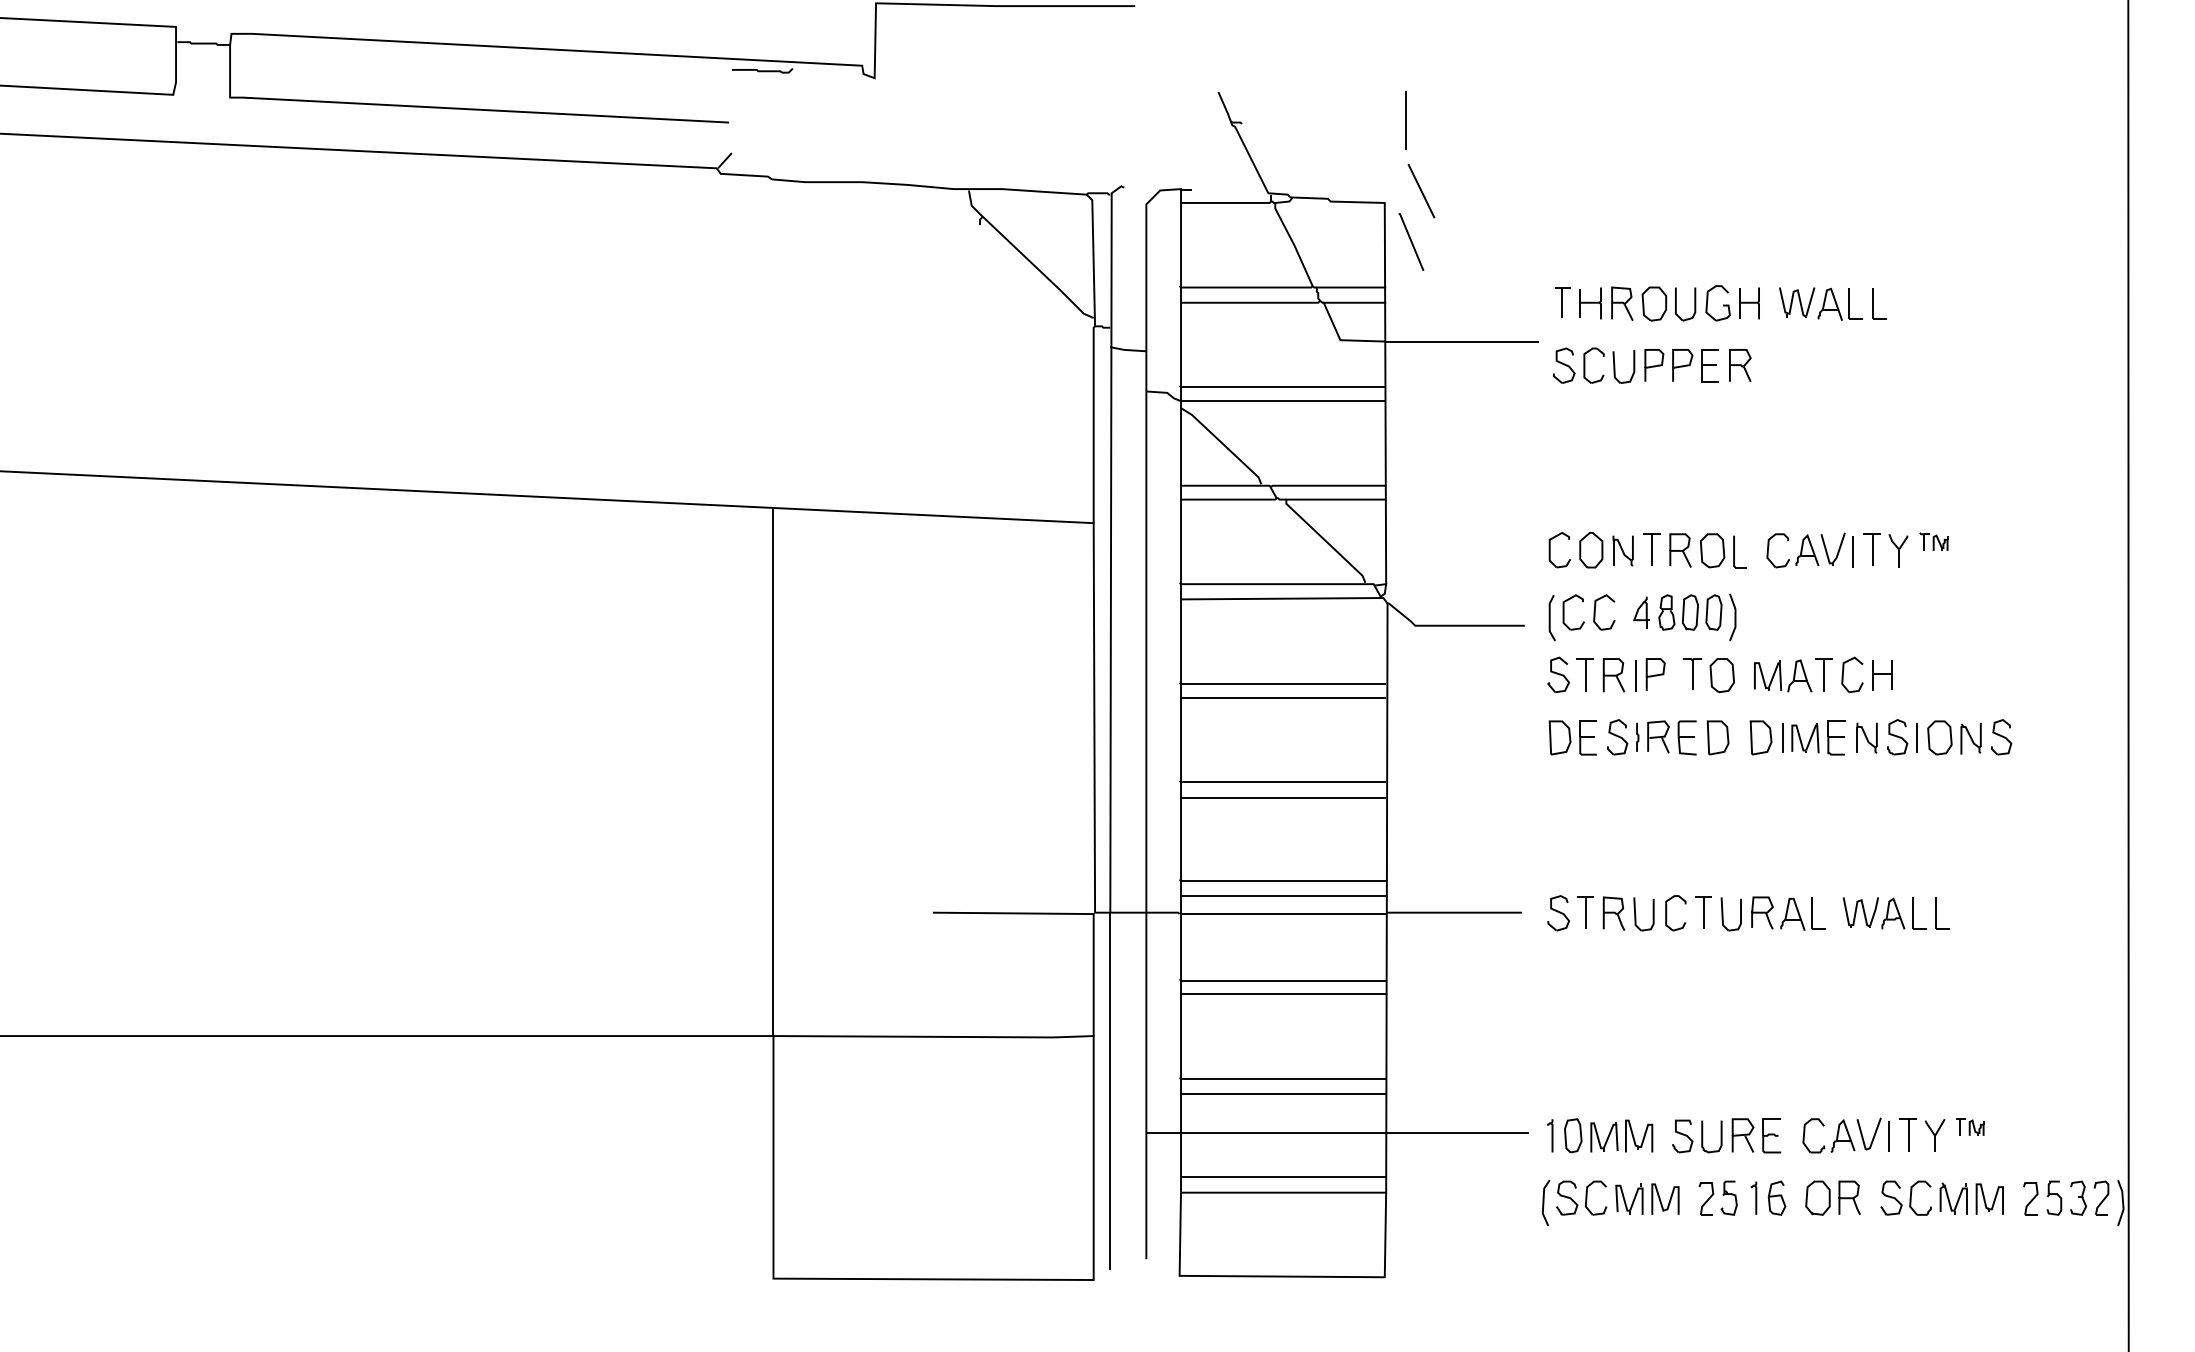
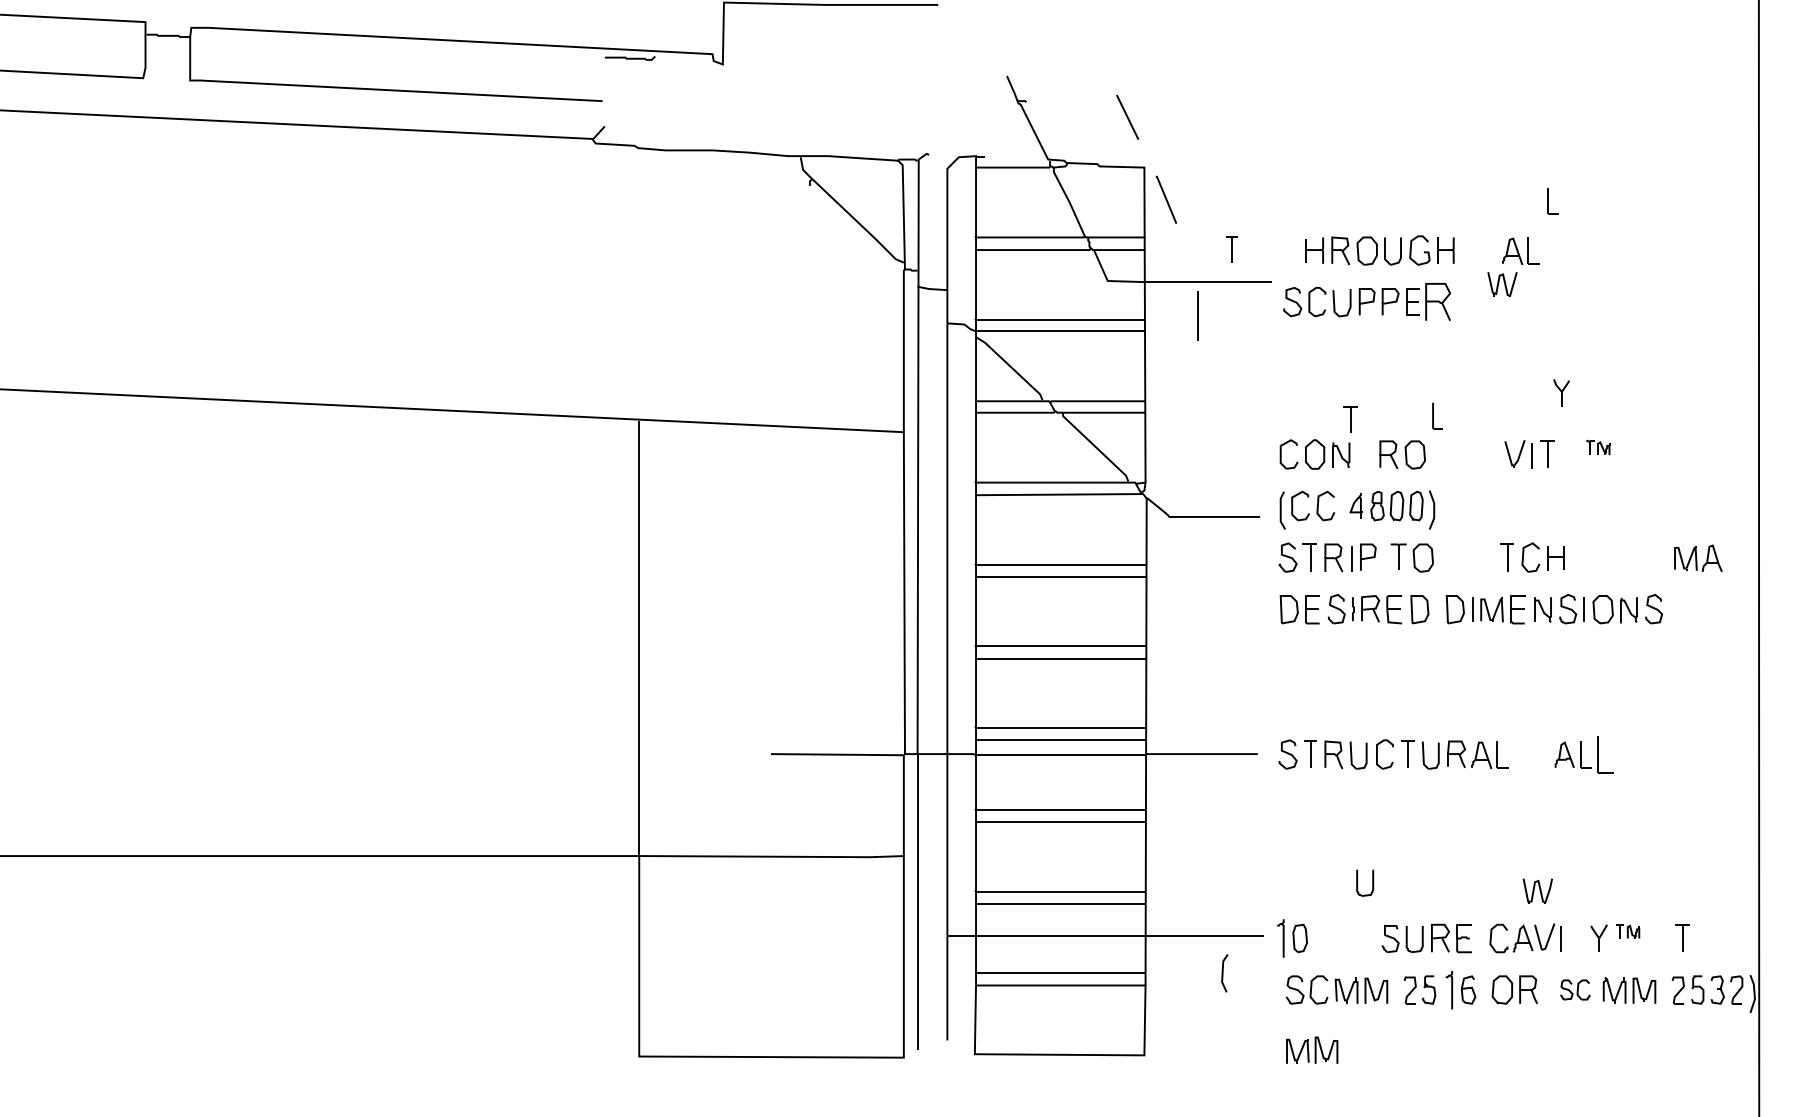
line: (1405, 120) -> (1197, 315), moved
line: (1421, 191) -> (1127, 117), moved
part: (1562, 302) -> (1231, 249), moved
part: (1797, 302) -> (1502, 284), moved
part: (1879, 303) -> (1553, 201), moved
part: (1740, 365) -> (1438, 301), size x1.4
part: (1651, 549) -> (1349, 419), moved
part: (1898, 550) -> (1561, 392), moved
part: (1739, 551) -> (1437, 415), moved
part: (1798, 555) -> (1486, 458), removed
part: (1783, 675) -> (1698, 558), moved
part: (1860, 912) -> (1537, 891), moved
part: (1942, 913) -> (1605, 754), size x1.4
part: (1643, 1068) -> (1358, 882), added
part: (1907, 1134) -> (1682, 937), moved
part: (1550, 1135) -> (1281, 938), size x1.4
part: (1621, 1135) -> (1311, 1049), moved
part: (1753, 1197) -> (1449, 989), size x1.4
part: (1905, 1197) -> (1574, 989), size x0.7
line: (1544, 1203) -> (1223, 973), moved

